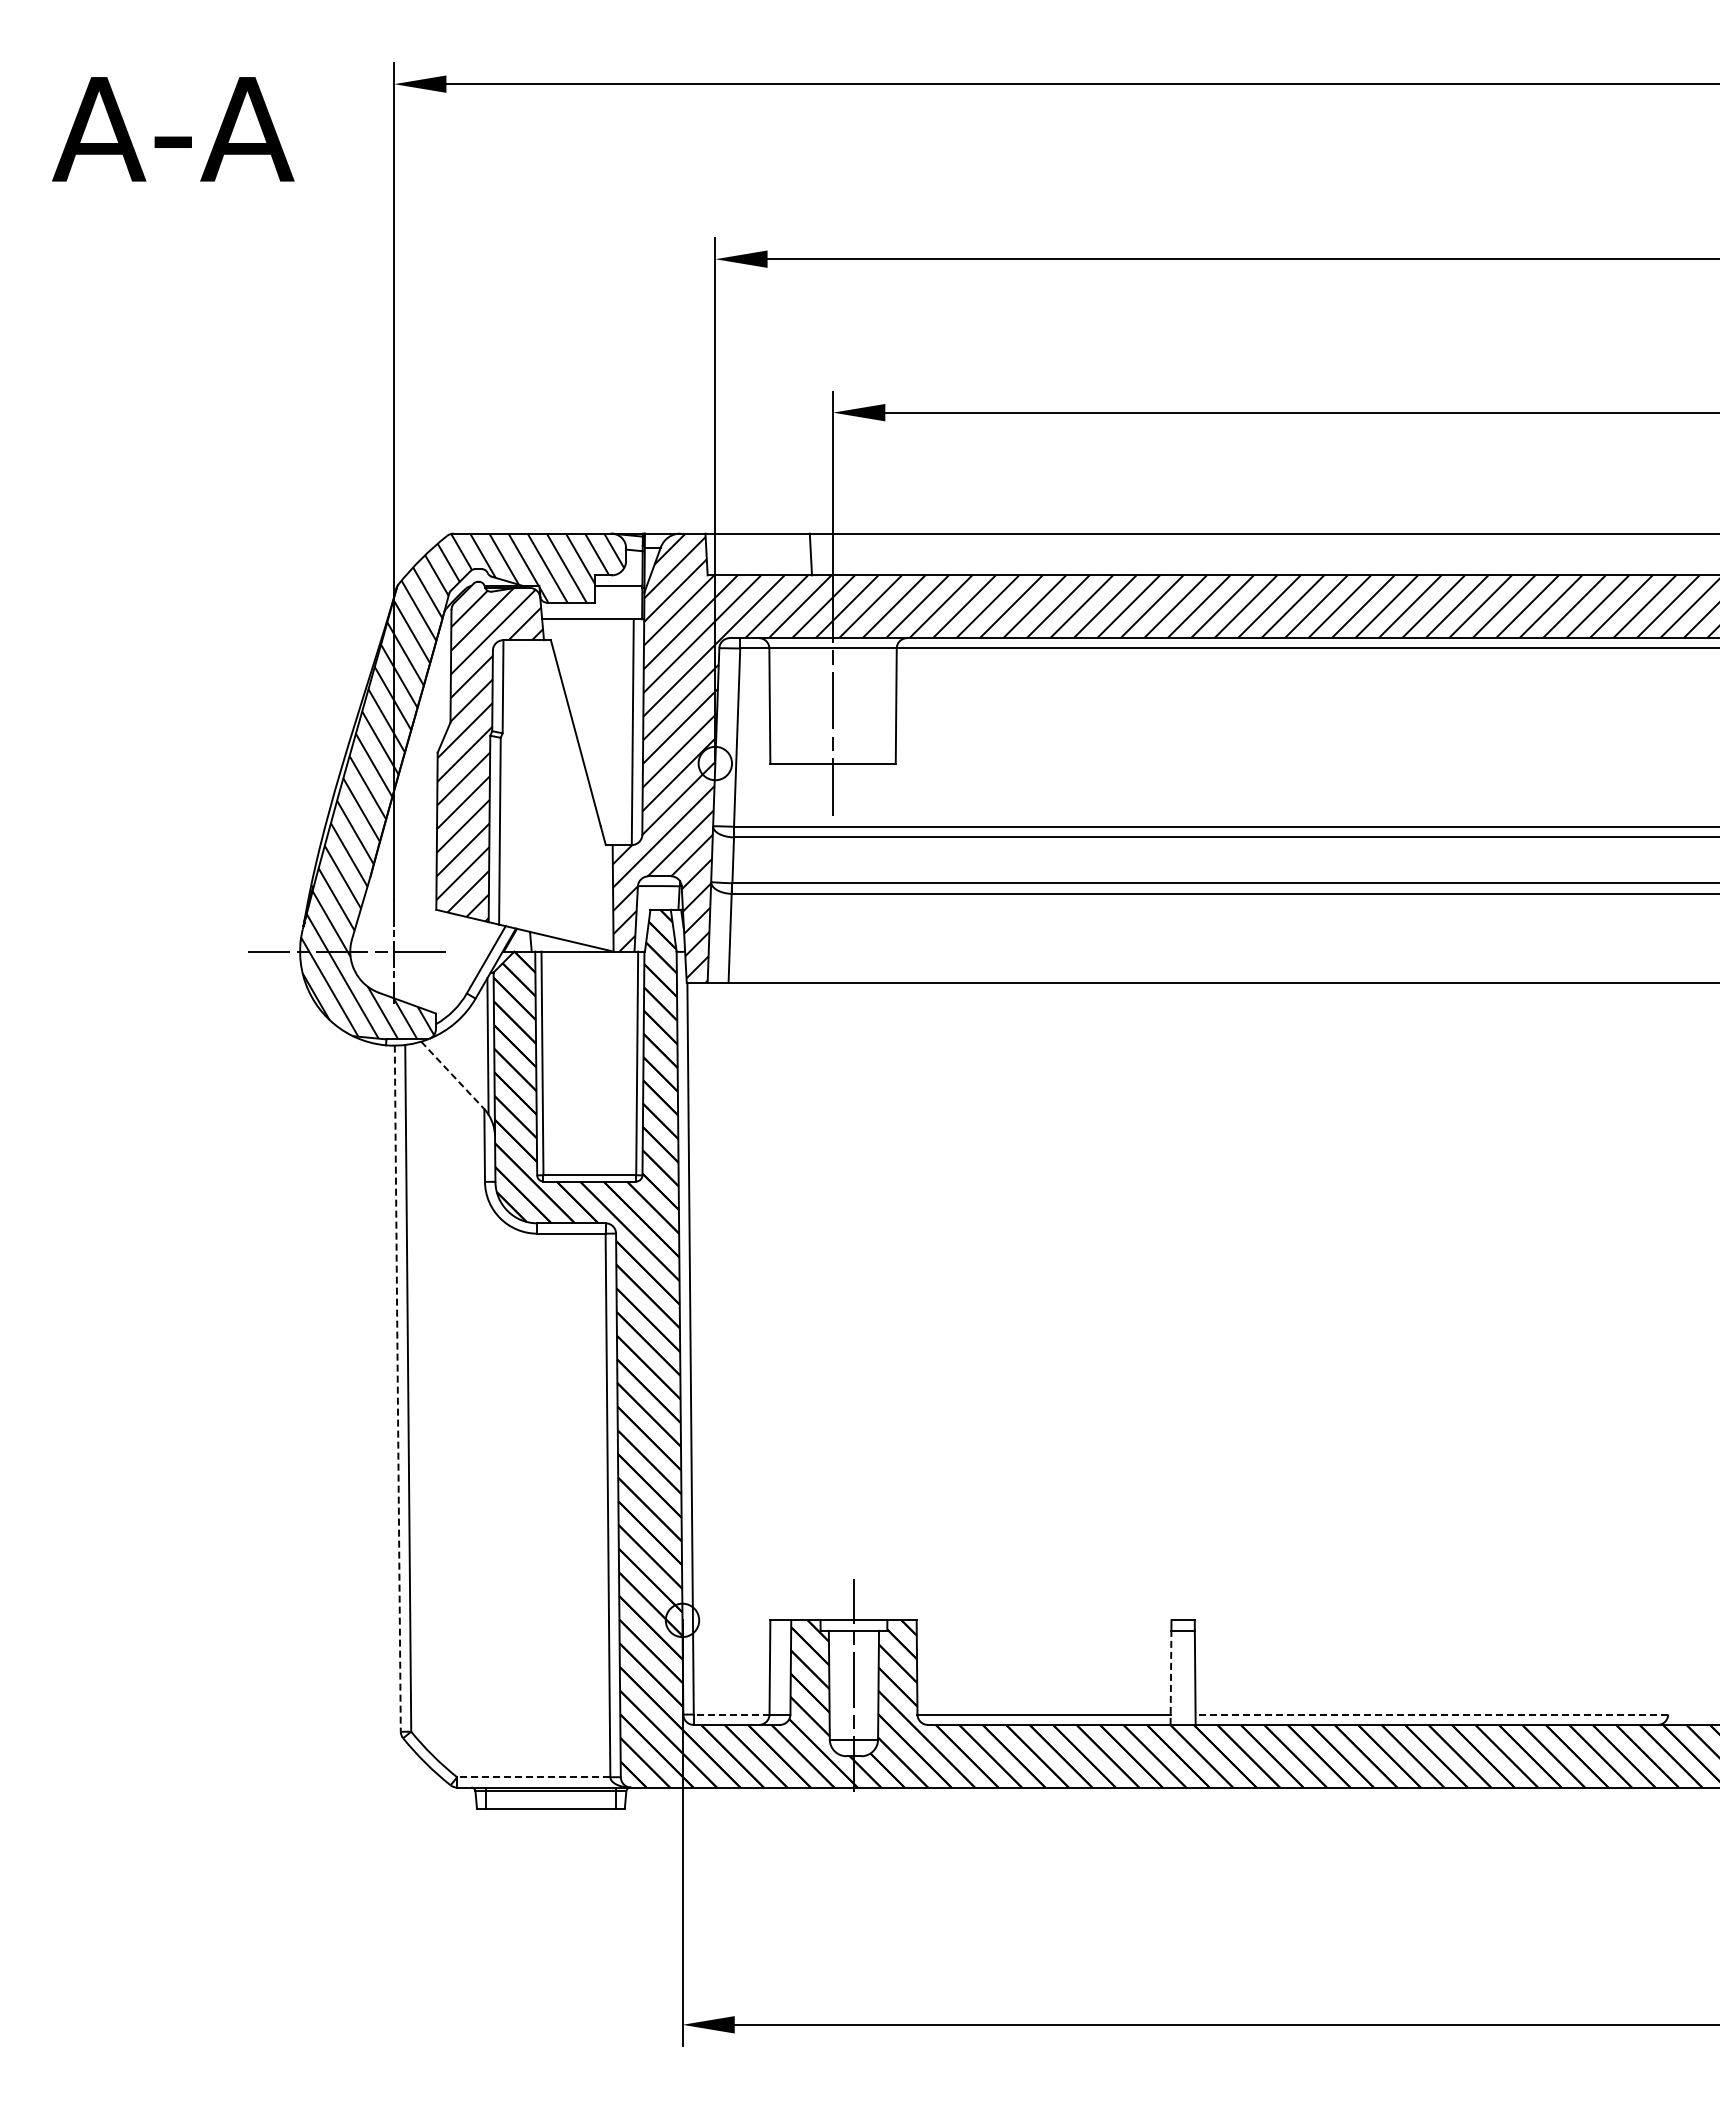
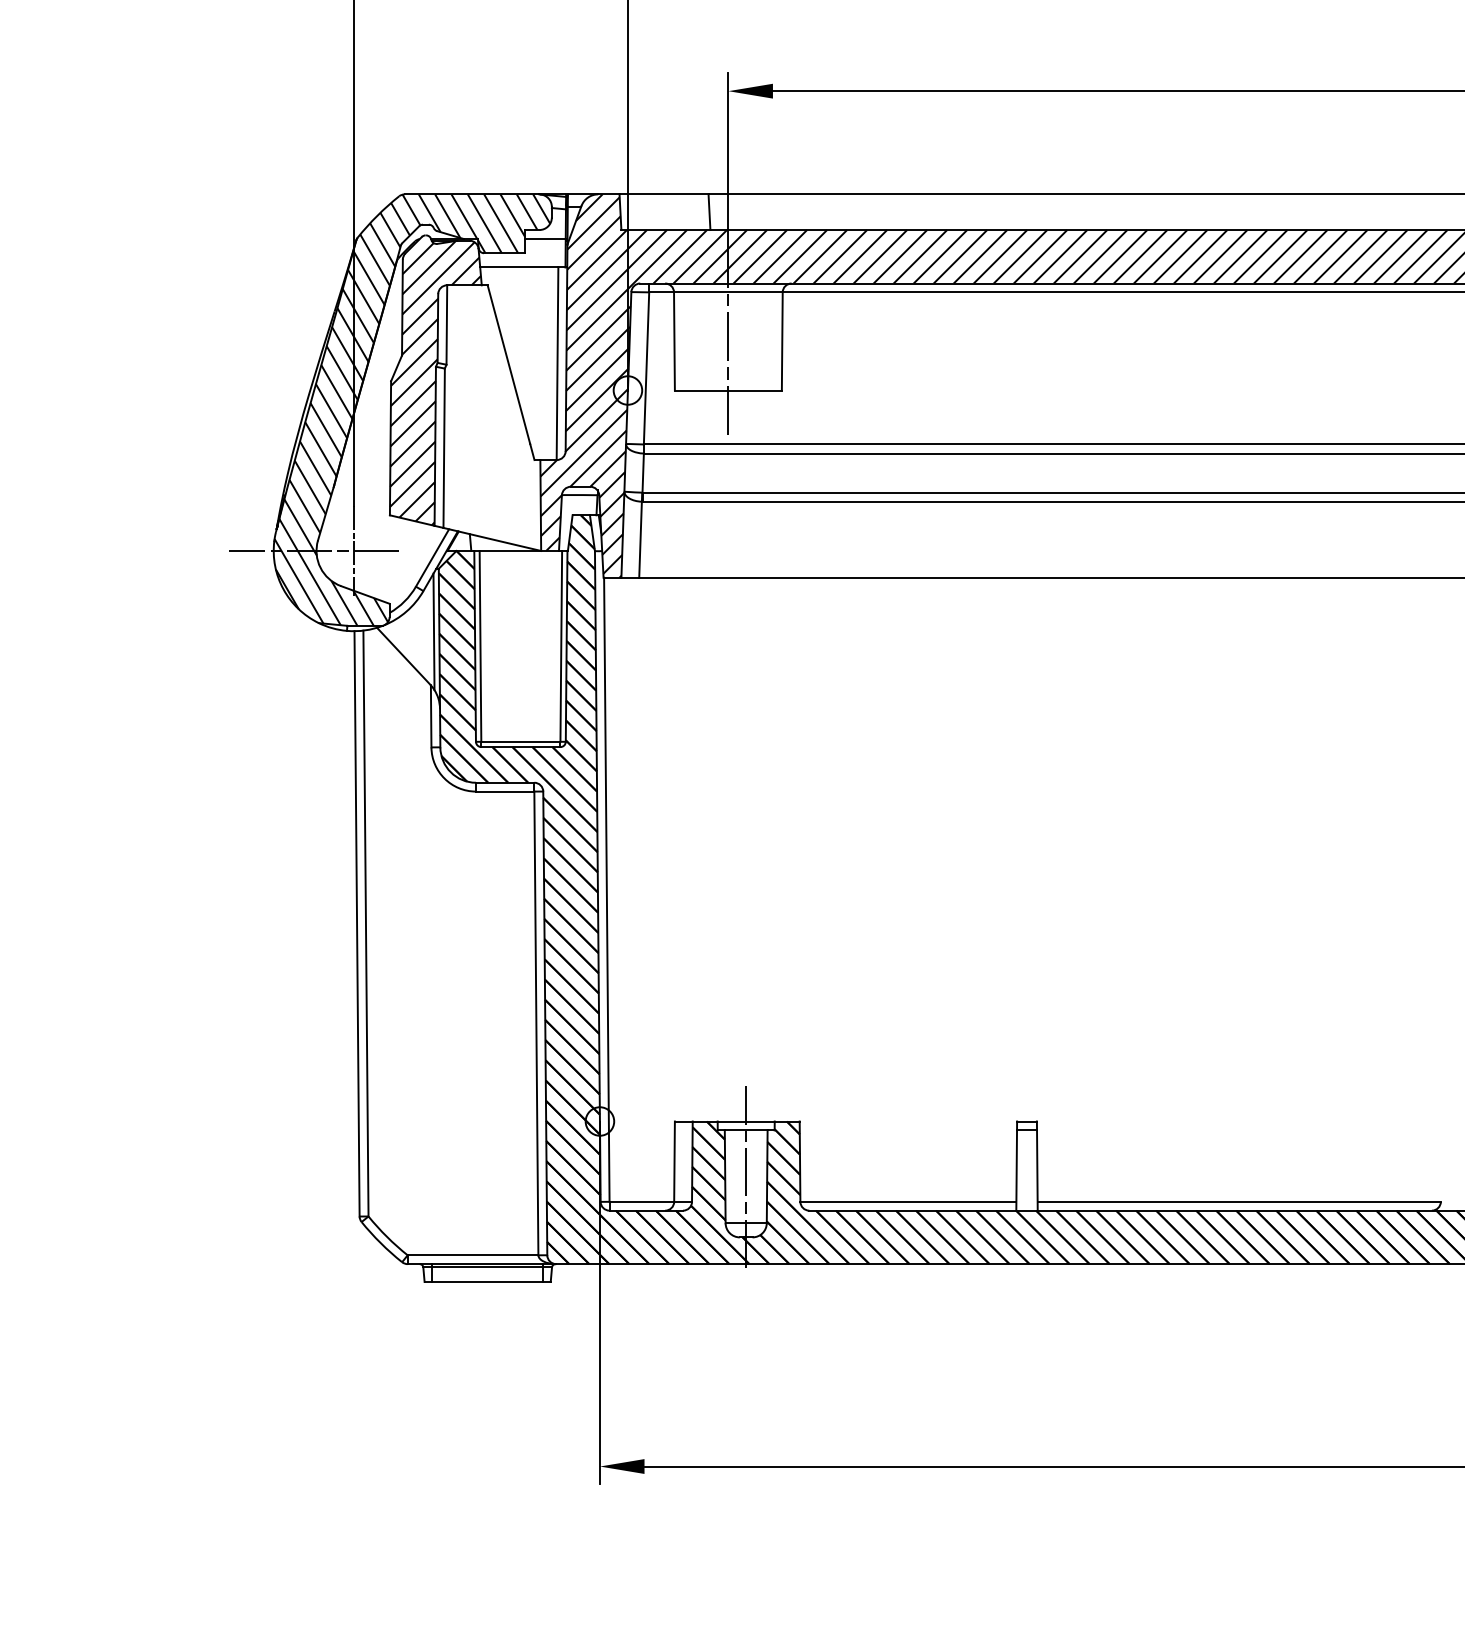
line: (452, 1075) -> (403, 656), dashed -> solid
line: (397, 1389) -> (356, 924), dashed -> solid
line: (1171, 1677) -> (1017, 1170), dashed -> solid
line: (731, 1714) -> (641, 1201), dashed -> solid
line: (1431, 1714) -> (1238, 1201), dashed -> solid
line: (533, 1777) -> (472, 1255), dashed -> solid

